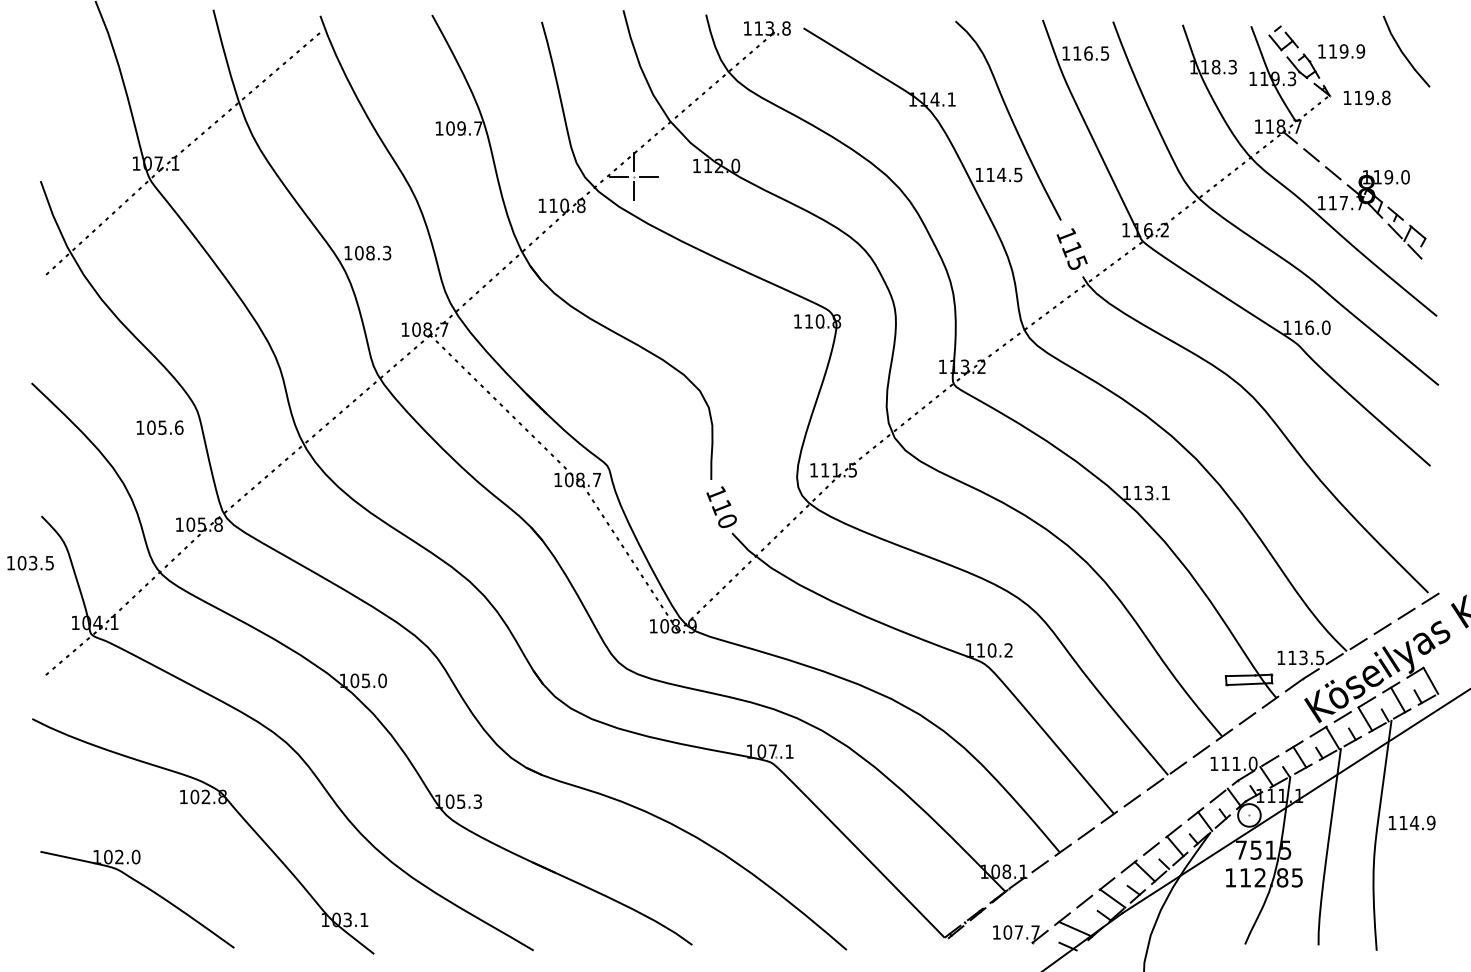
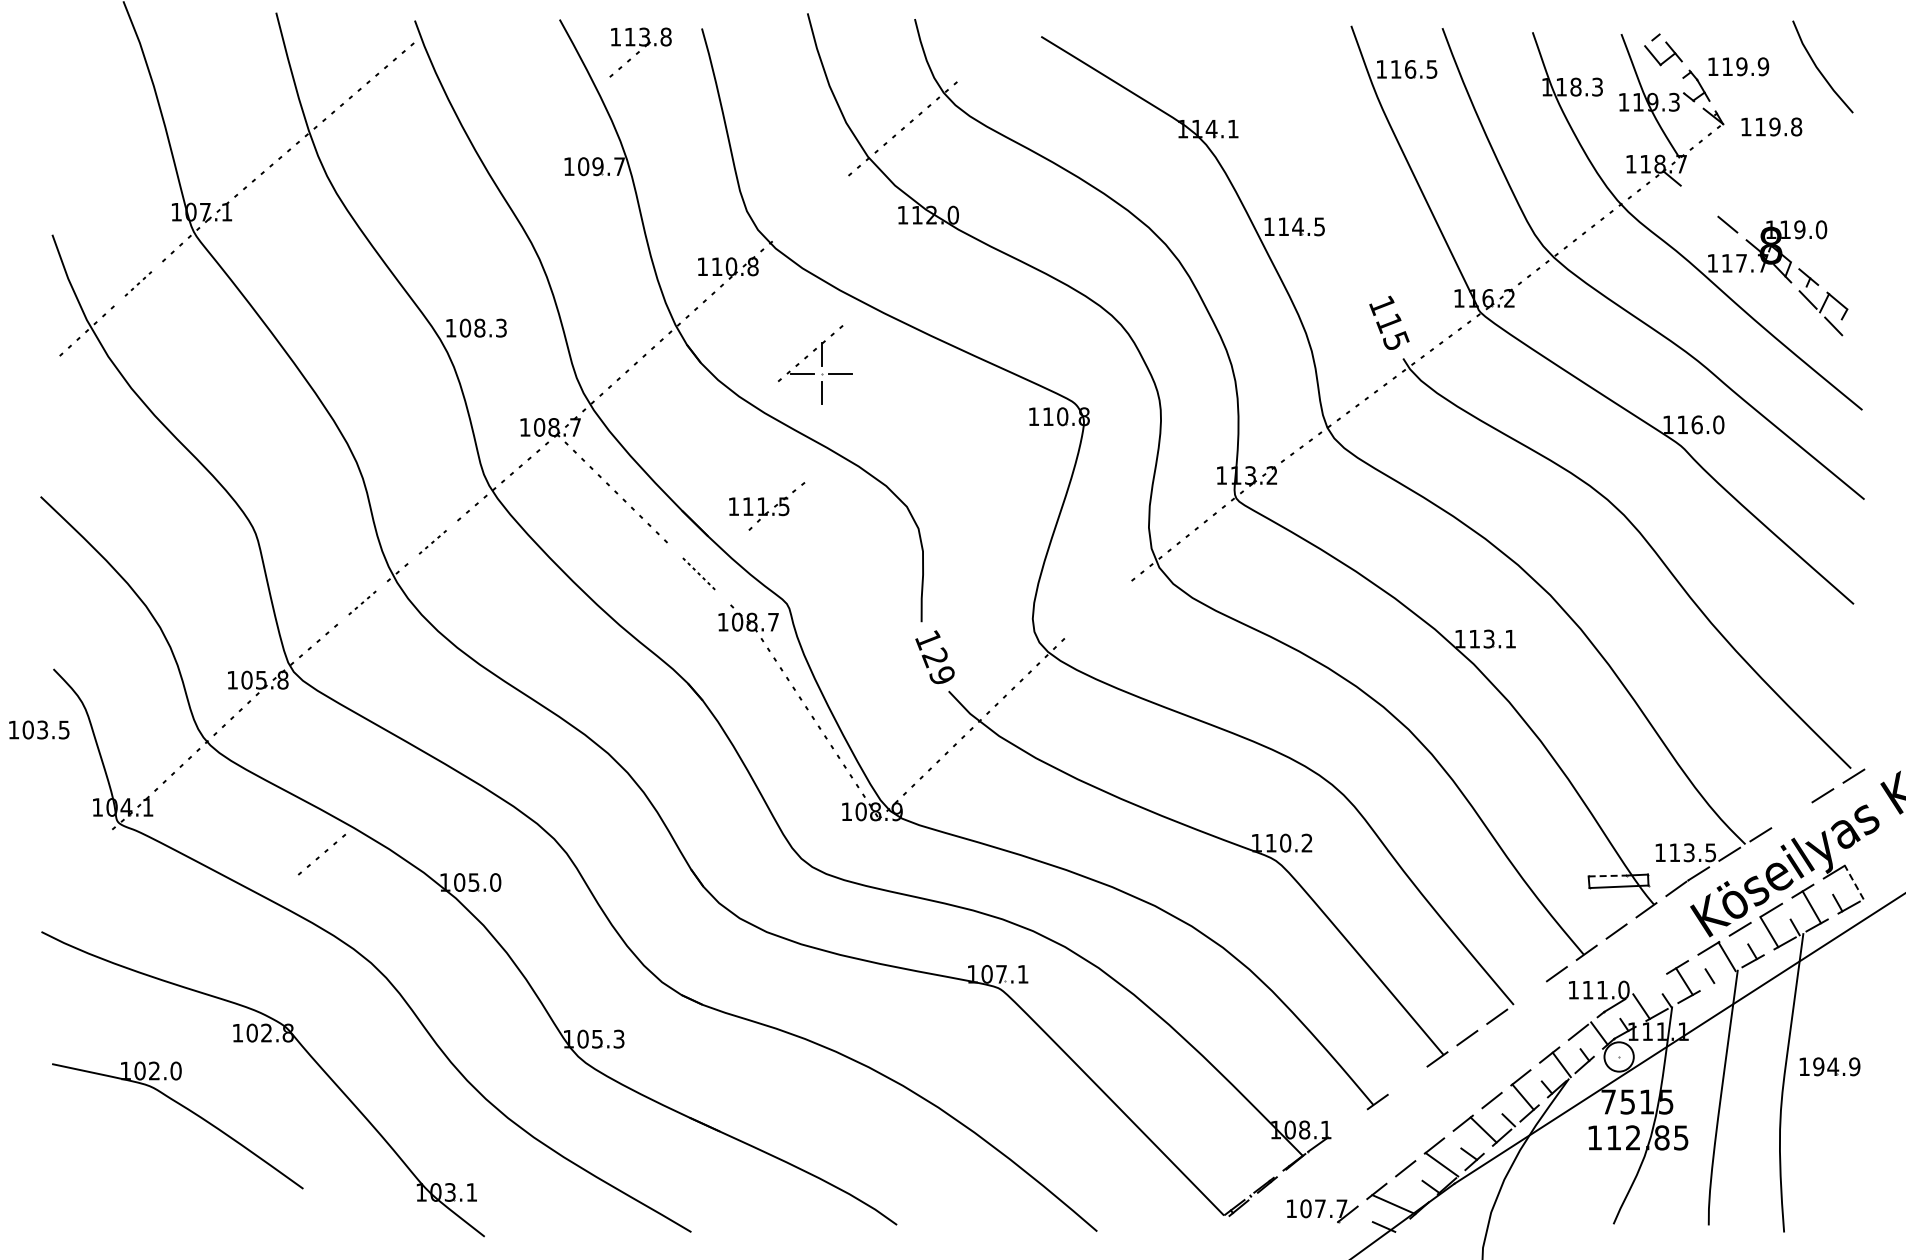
part: (766, 40) -> (640, 52), moved
line: (1293, 64) -> (1676, 83), removed
curve: (1010, 119) -> (1309, 154), removed
line: (1311, 155) -> (1699, 201), removed
part: (634, 169) -> (821, 364), moved
part: (107, 218) -> (138, 283), size x0.7
part: (333, 418) -> (432, 542), size x0.7
part: (160, 427) -> (207, 554), removed
part: (539, 442) -> (698, 573), size x0.6
part: (279, 464) -> (362, 602), size x0.7
part: (840, 470) -> (767, 506), moved
text: (723, 513) -> (937, 665), 110 -> 129
line: (1382, 628) -> (1791, 814), removed
part: (63, 659) -> (321, 854), moved
line: (1241, 675) -> (1608, 875), solid -> dashed
line: (1431, 680) -> (1854, 882), solid -> dashed
line: (1327, 755) -> (1720, 979), removed
line: (1269, 761) -> (1645, 986), removed
line: (1178, 767) -> (1527, 995), removed
text: (1403, 822) -> (1818, 1066), 114.9 -> 194.9
line: (1086, 833) -> (1407, 1080), removed
line: (1039, 866) -> (1347, 1123), removed
part: (144, 886) -> (186, 1109), moved

